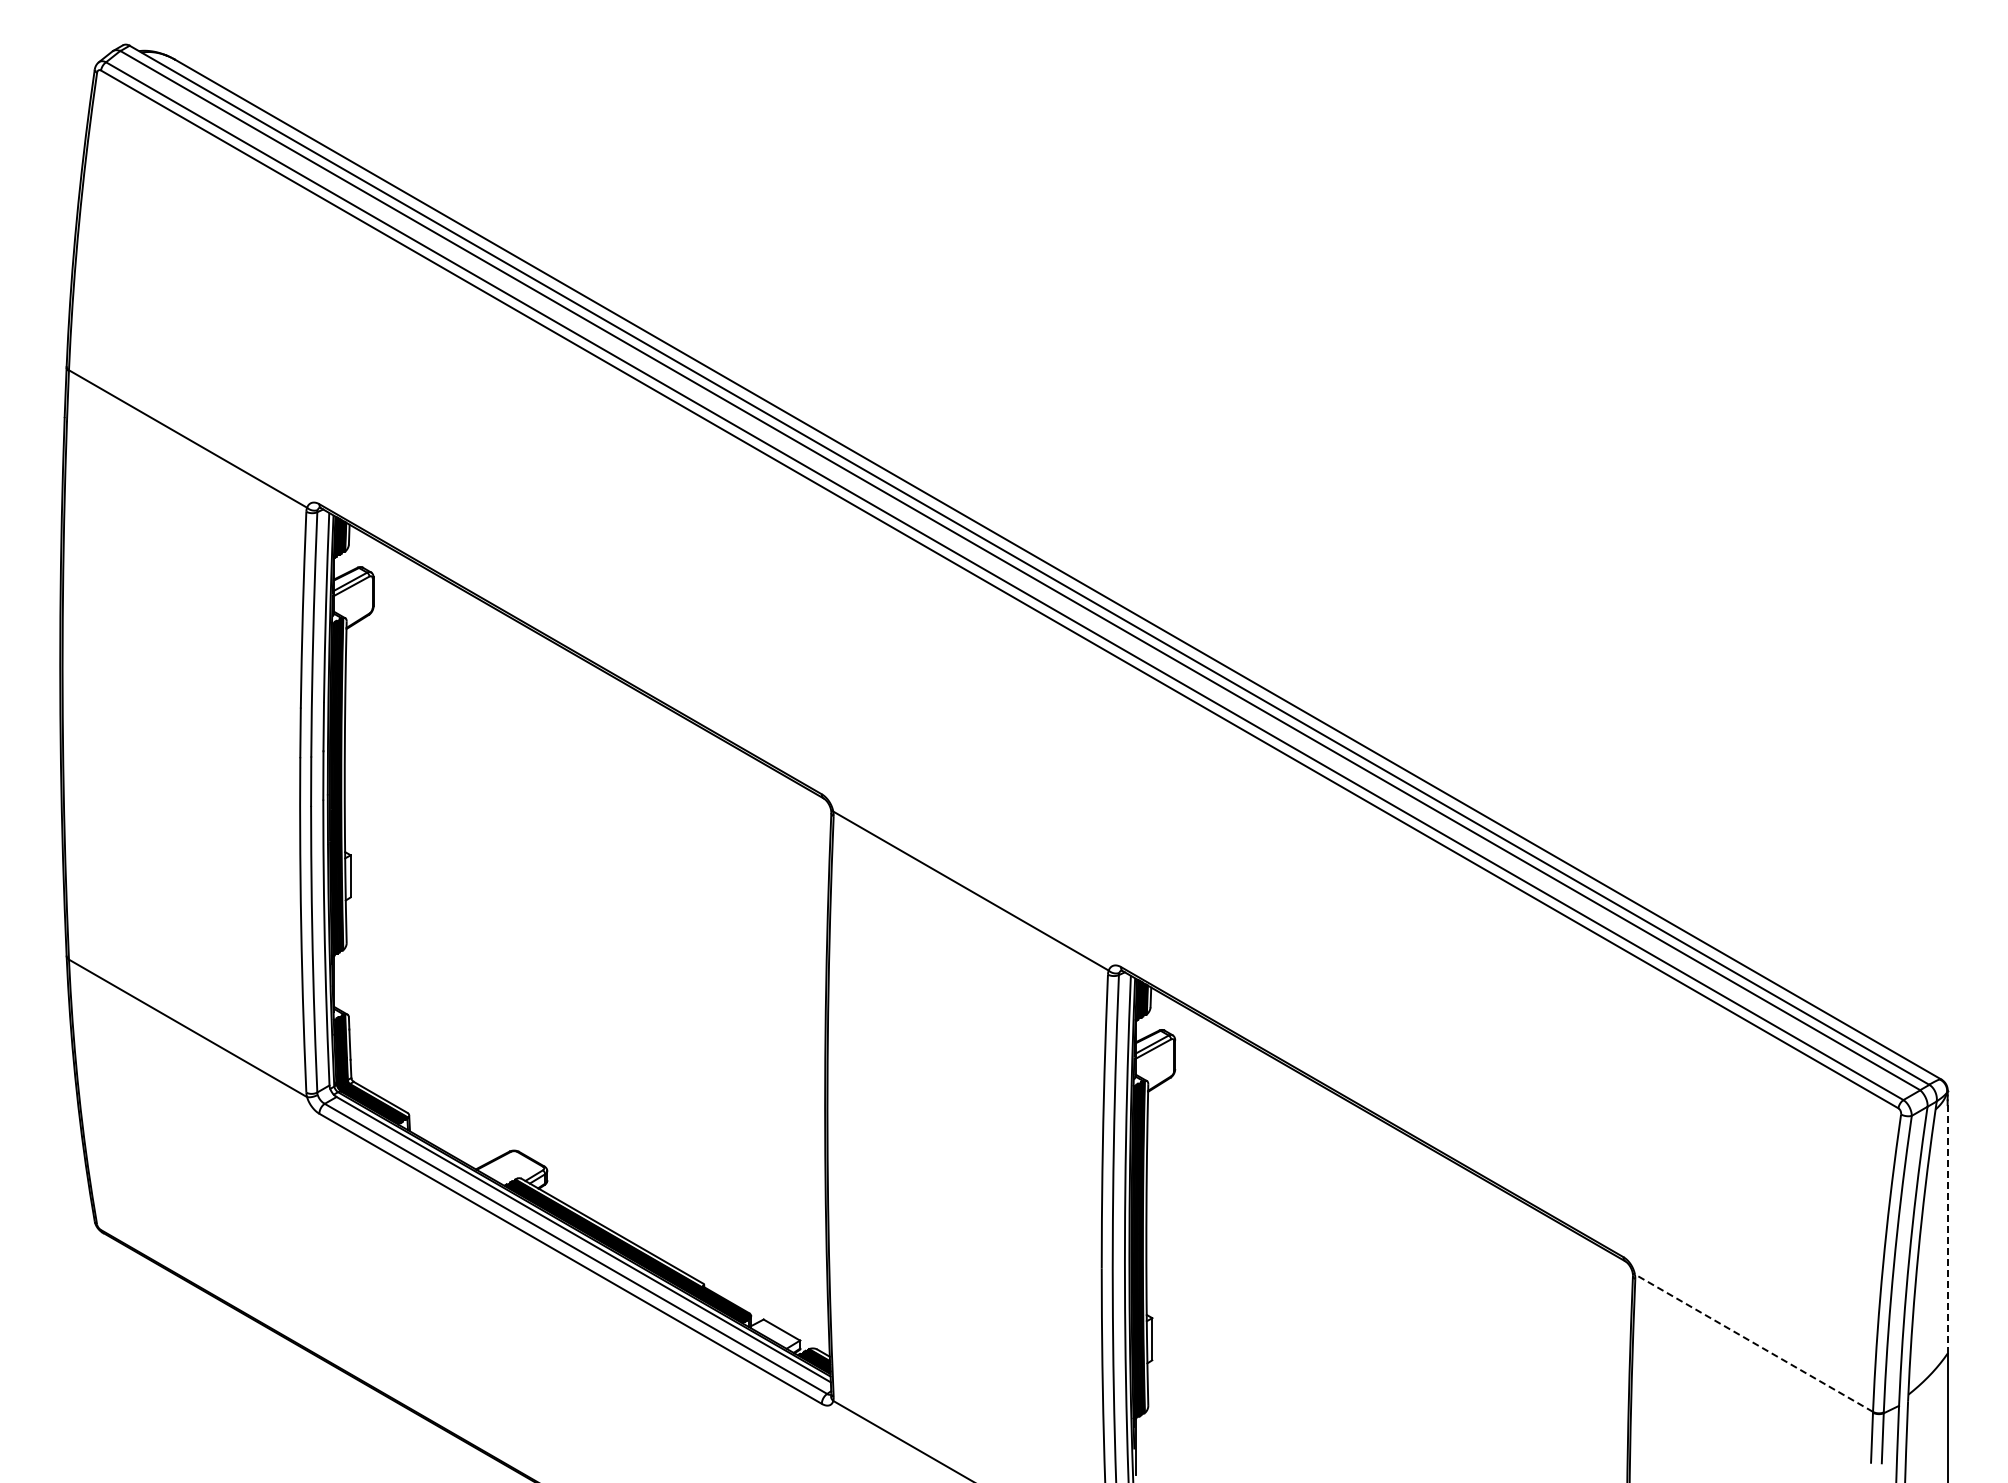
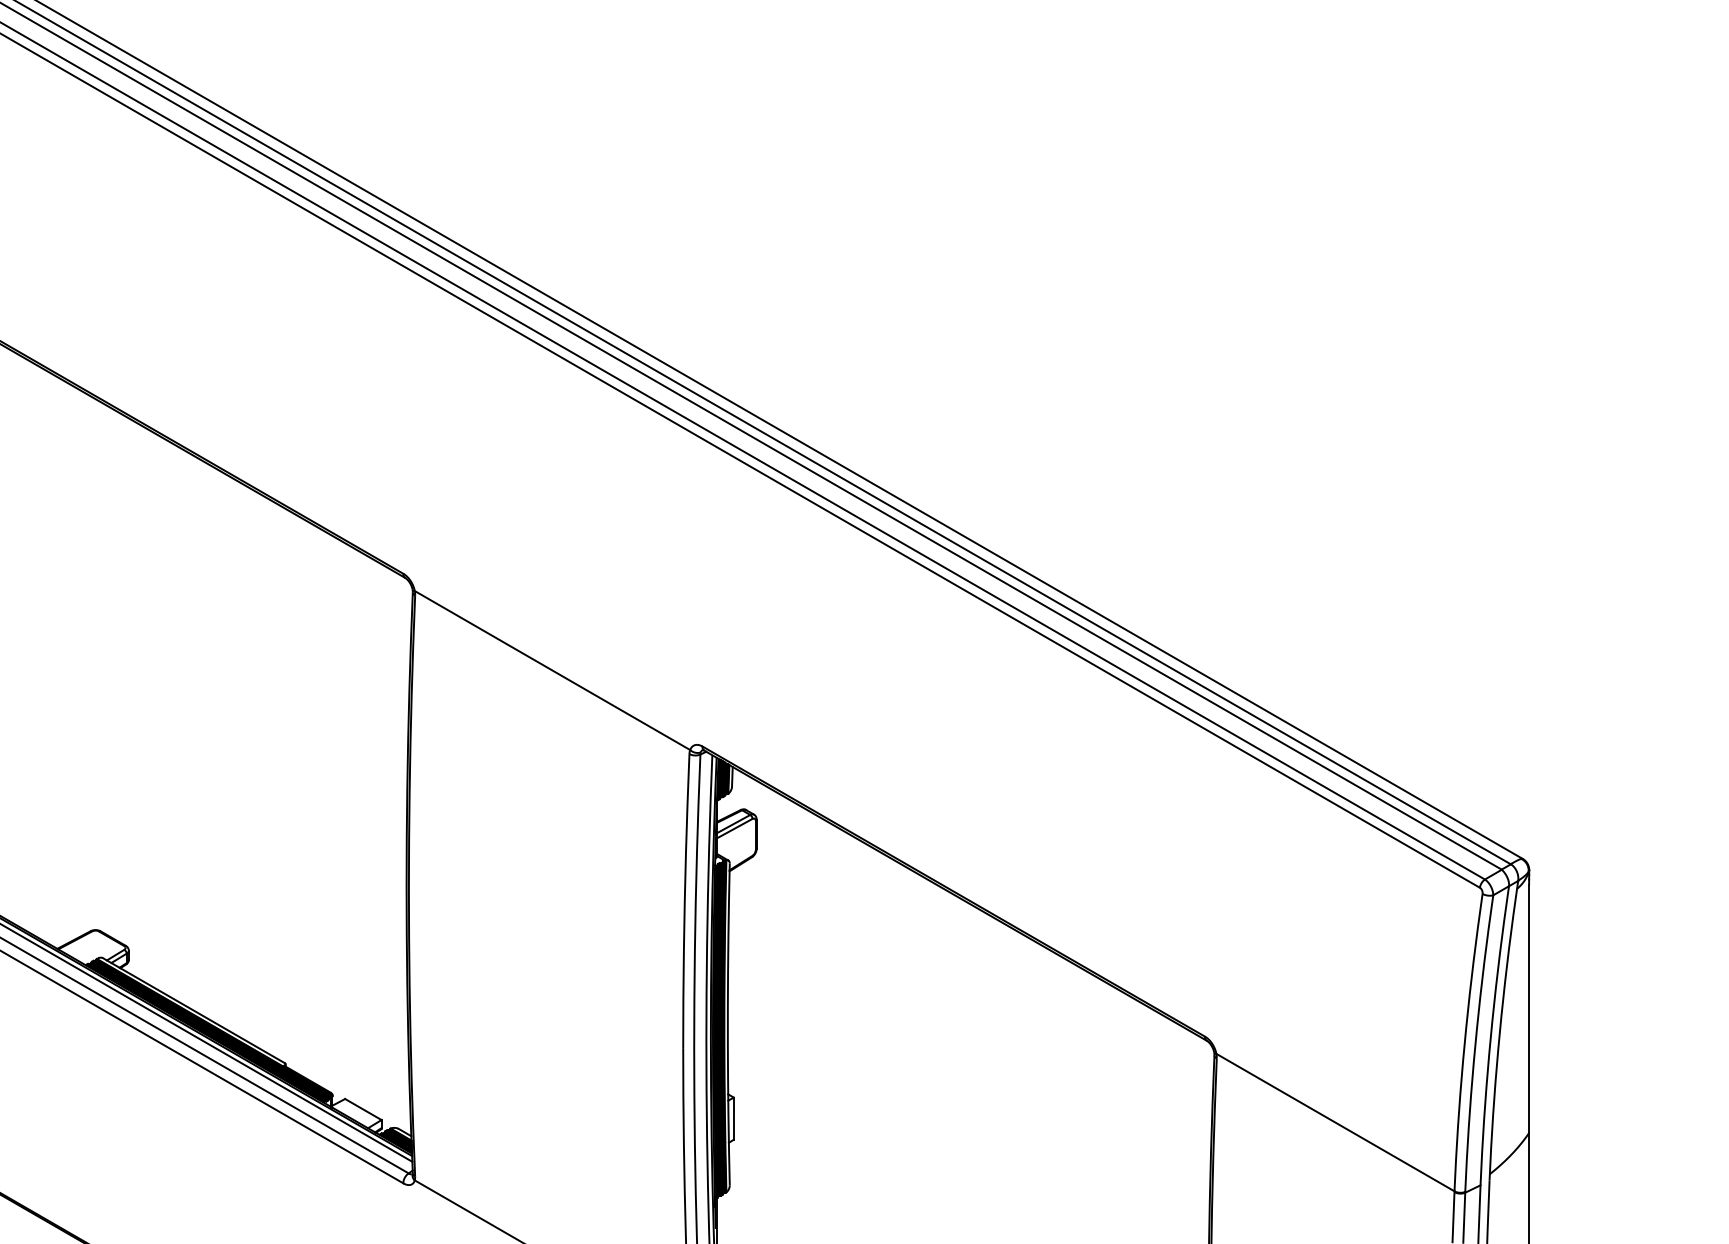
line: (1947, 1228) -> (1528, 1007), dashed -> solid
line: (1753, 1342) -> (1334, 1121), dashed -> solid

